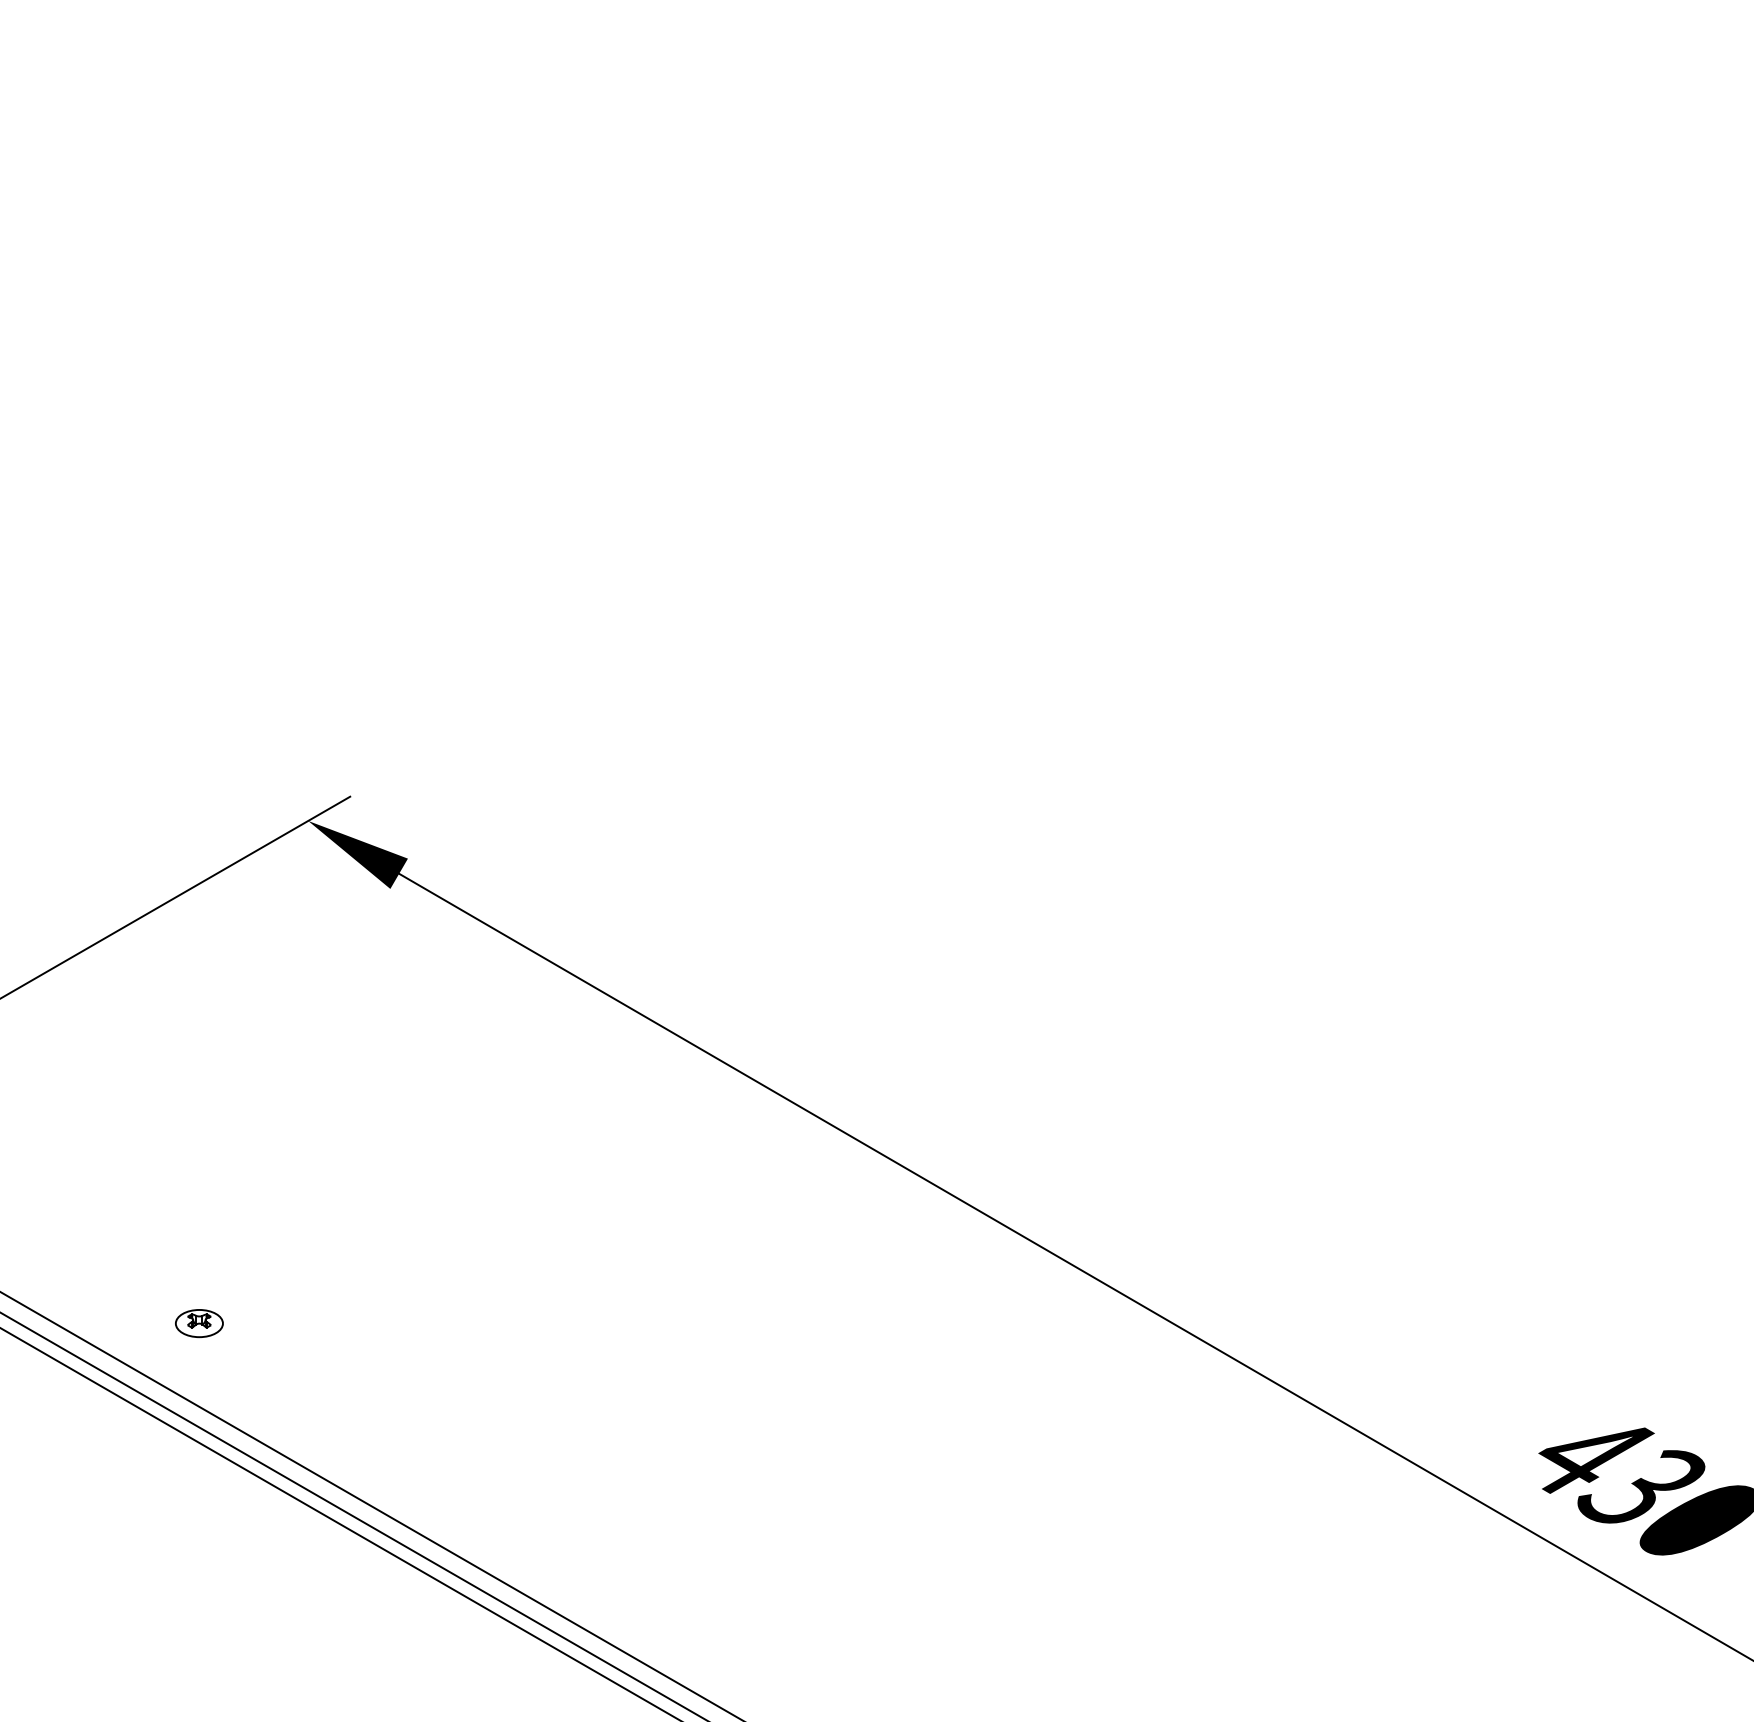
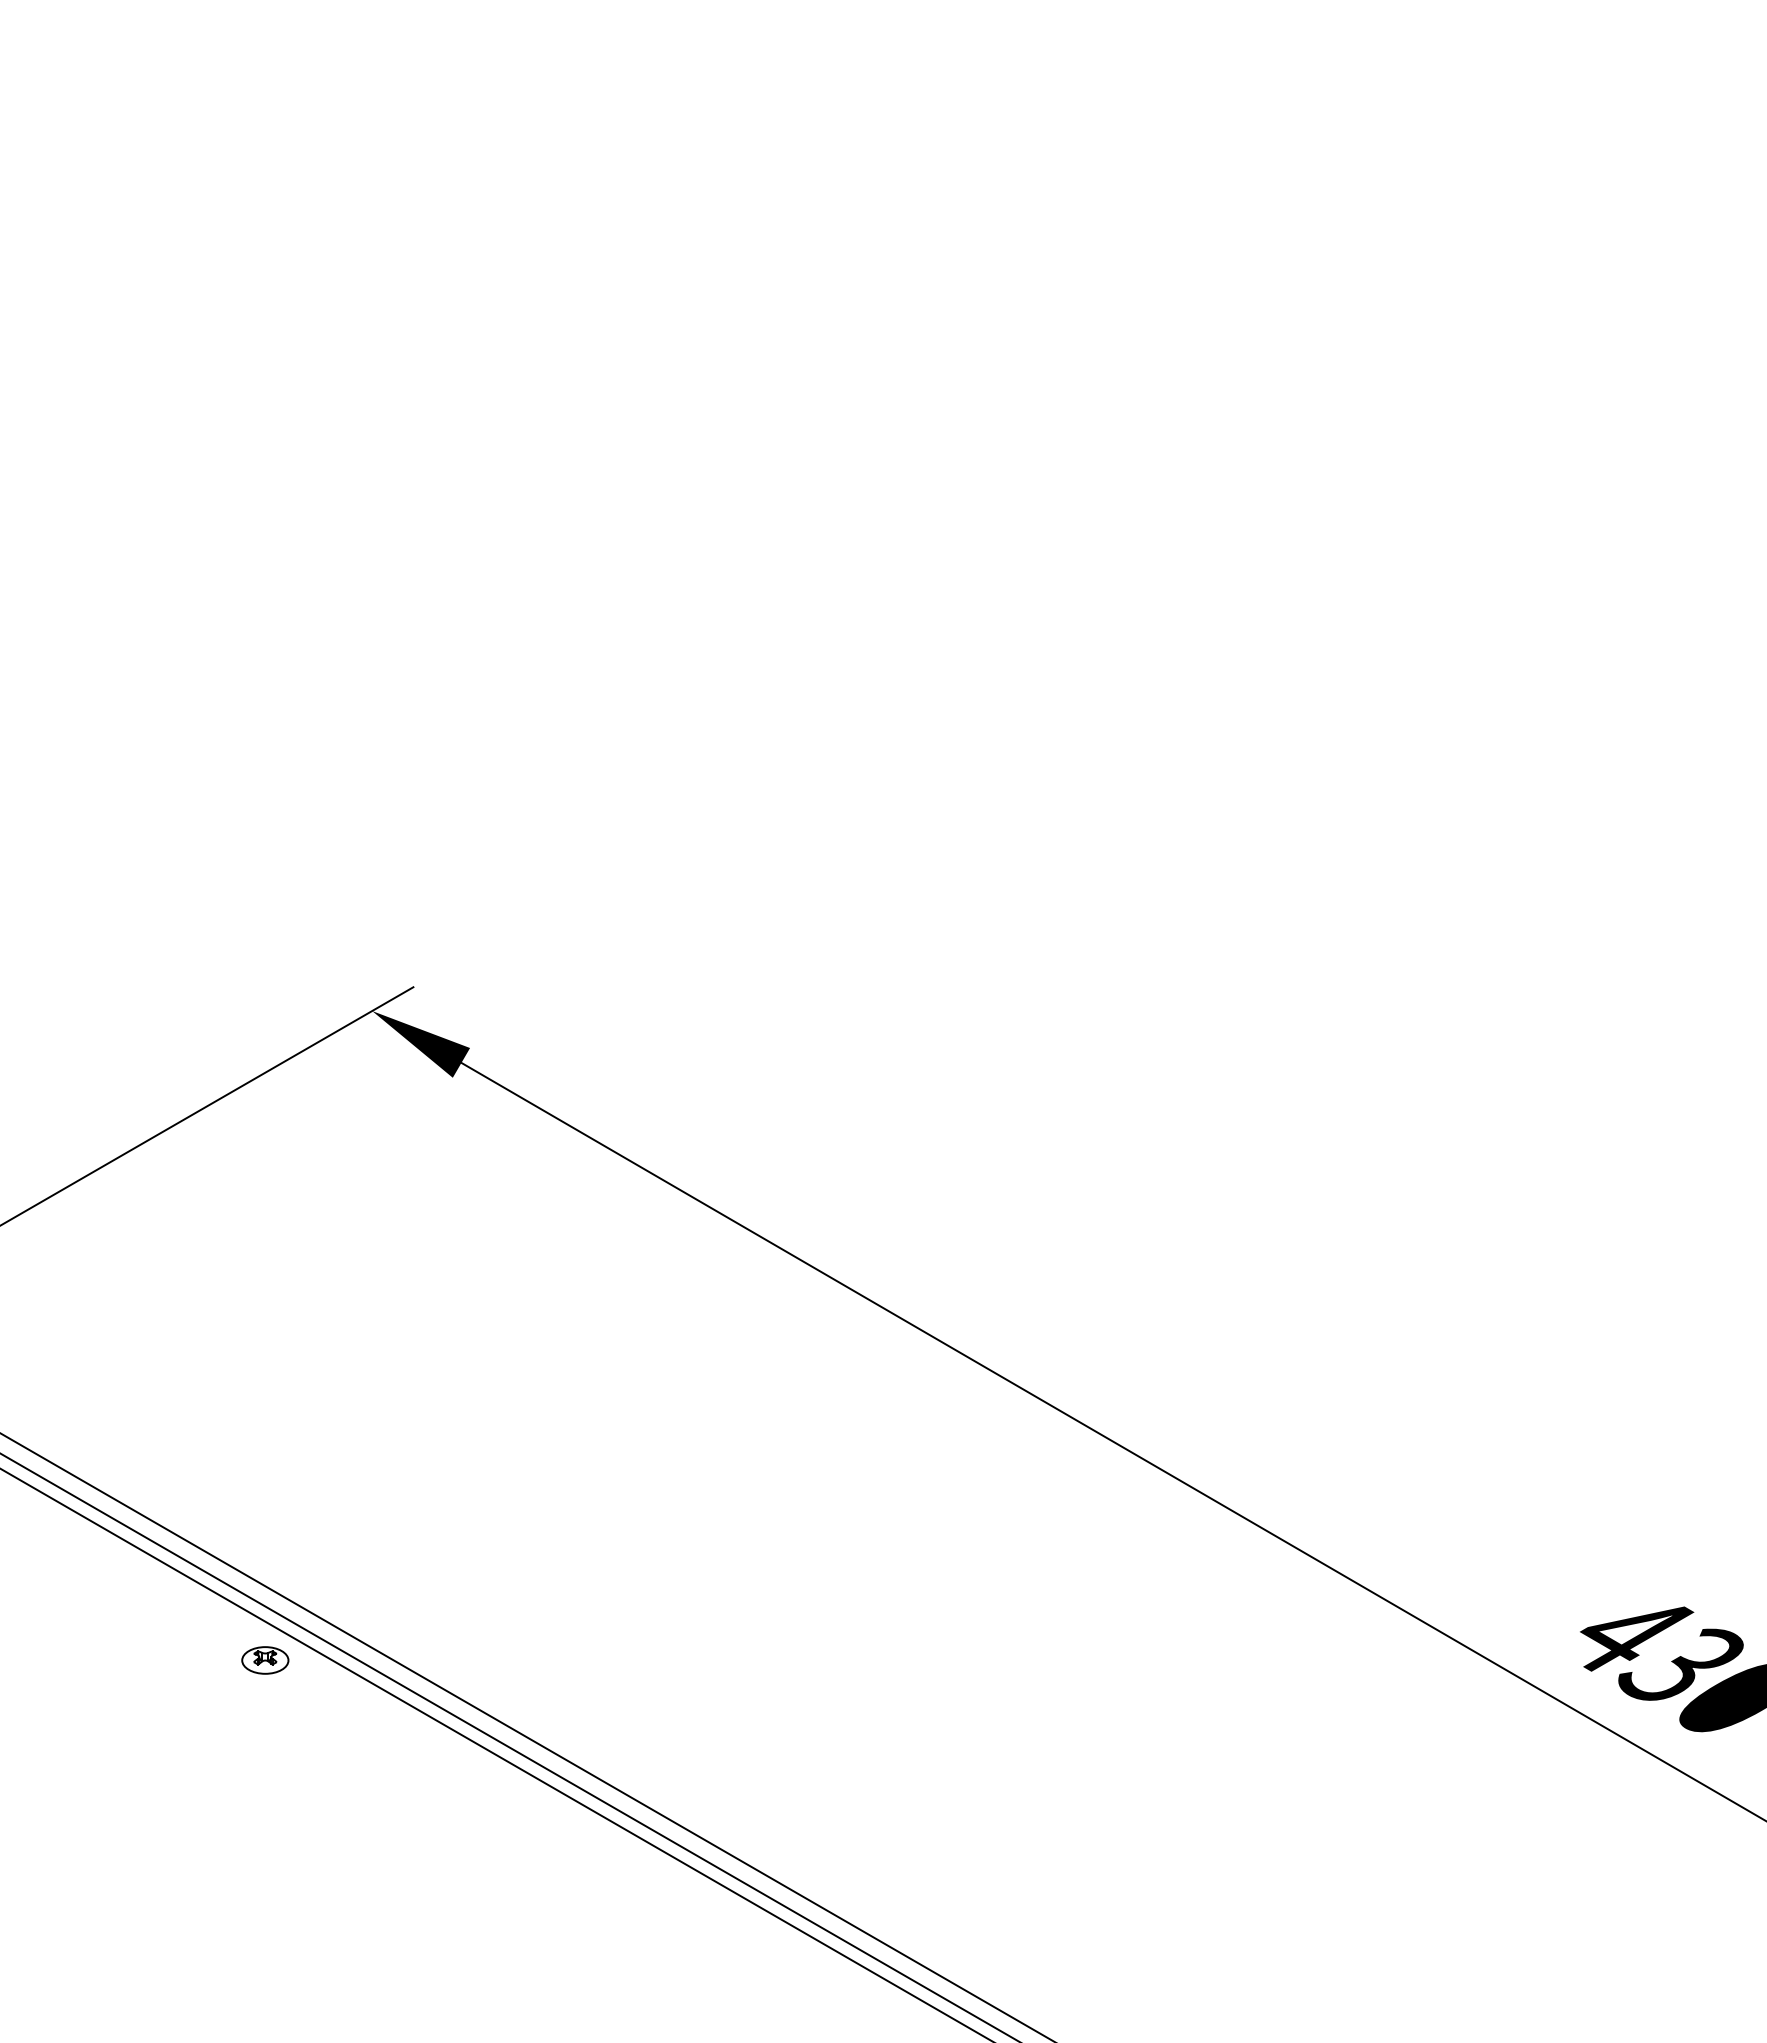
part: (199, 1323) -> (265, 1660), moved

